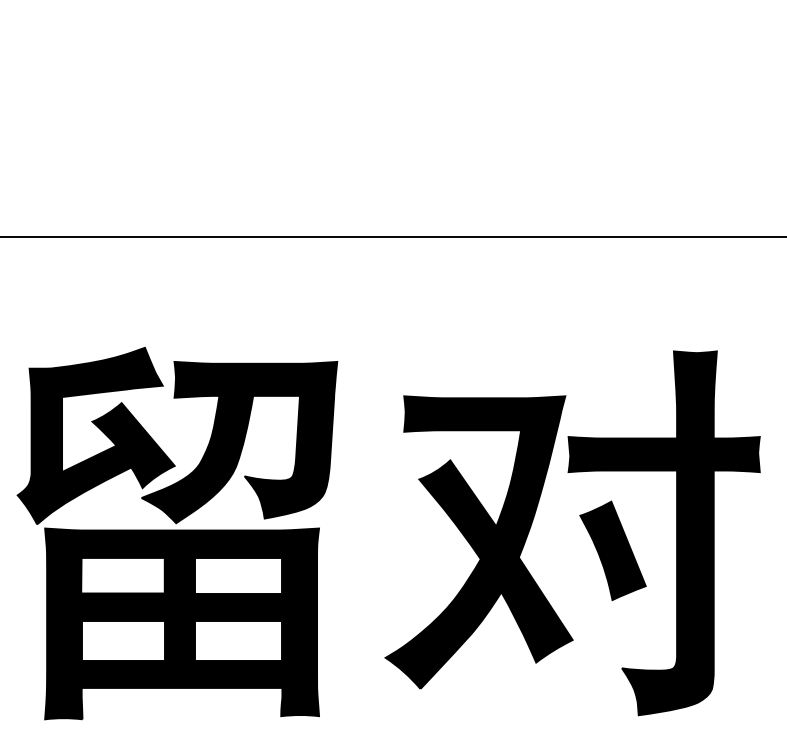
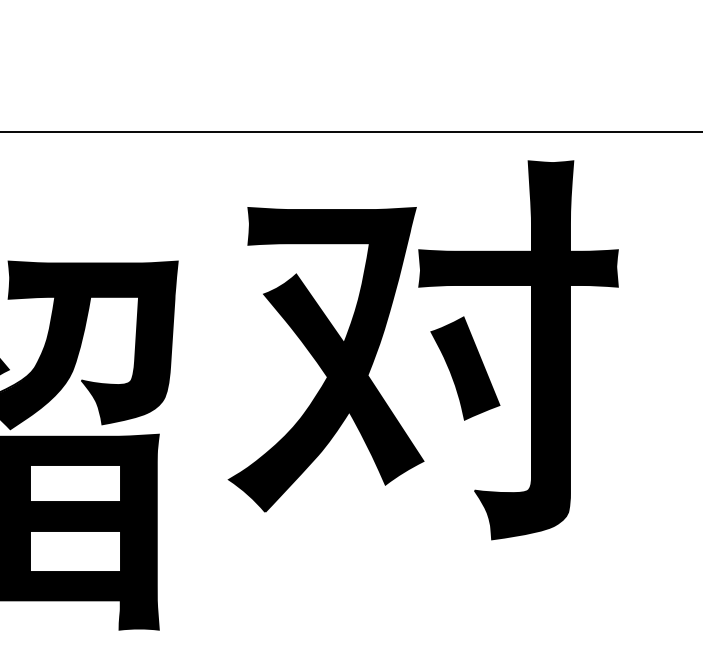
part: (585, 527) -> (436, 344), moved

